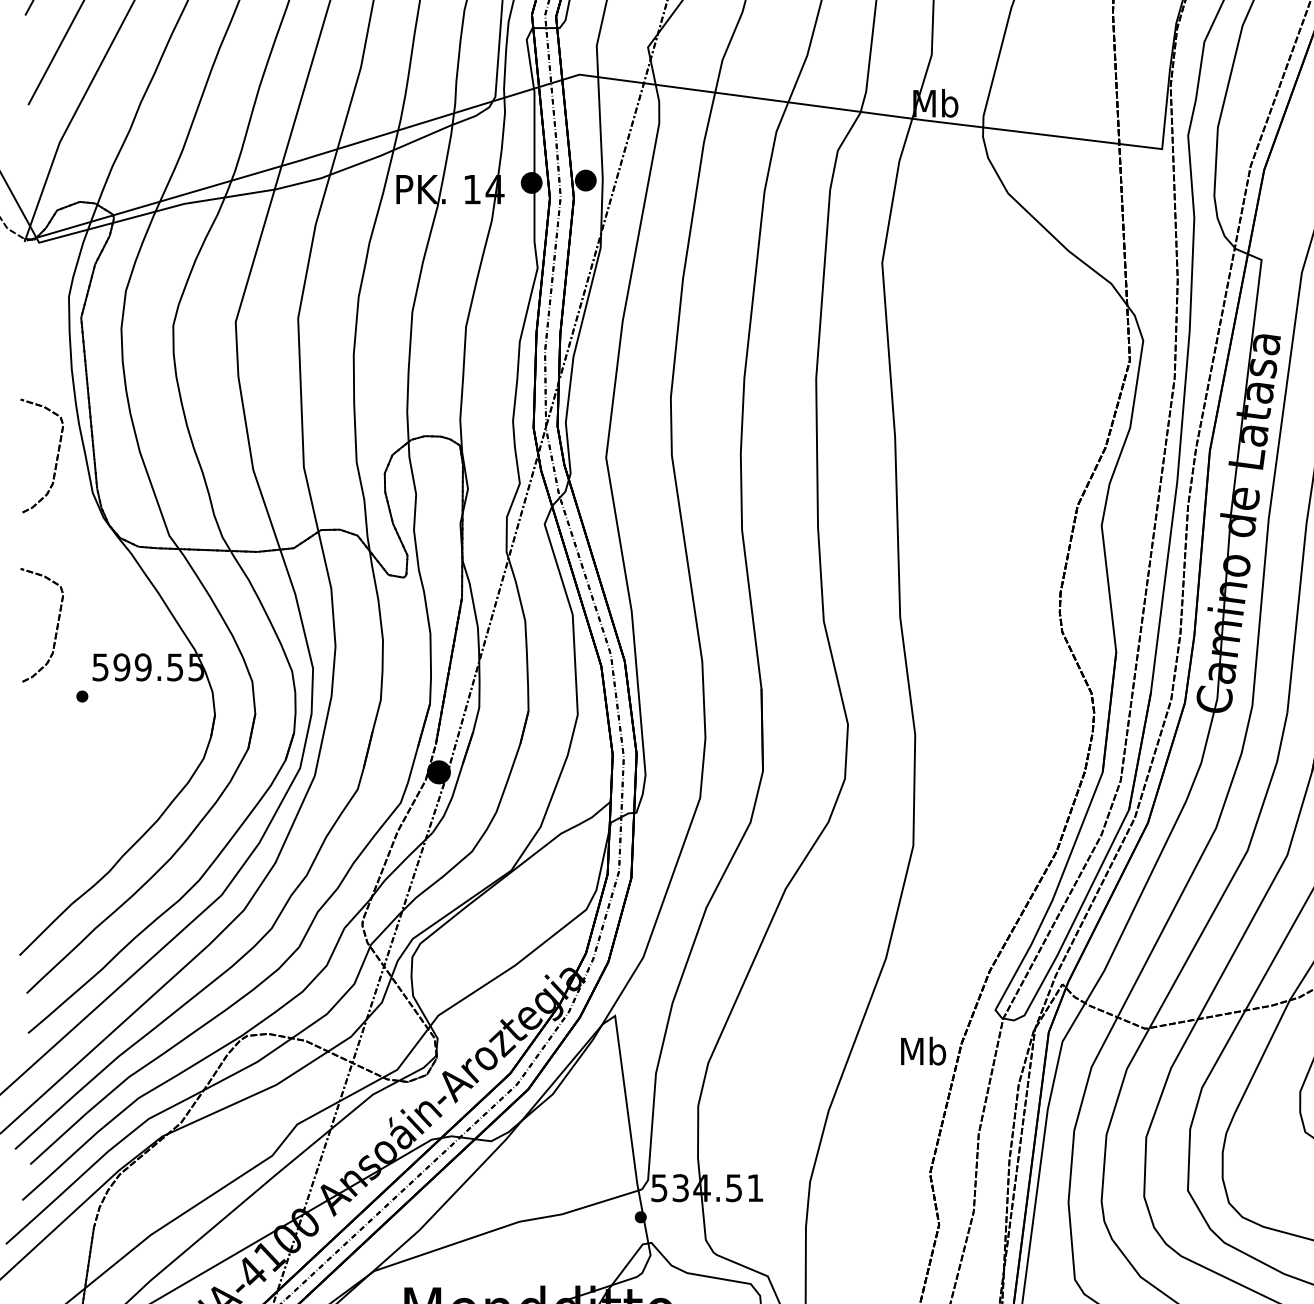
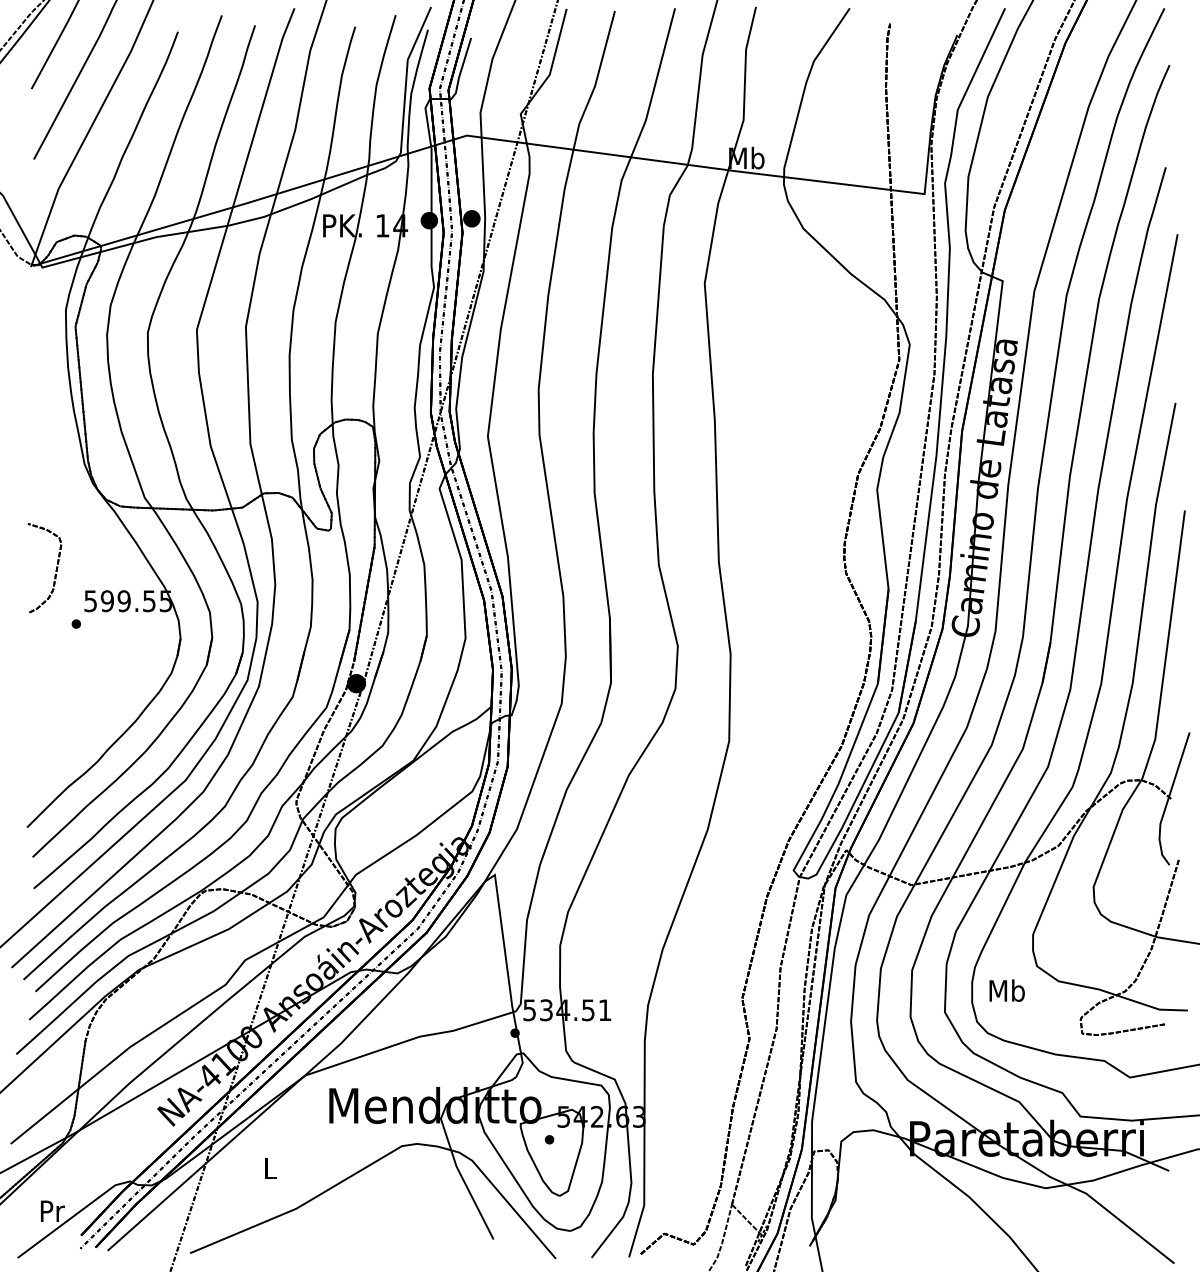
part: (55, 457) -> (55, 436), removed
text: (922, 1050) -> (1006, 990), moved

